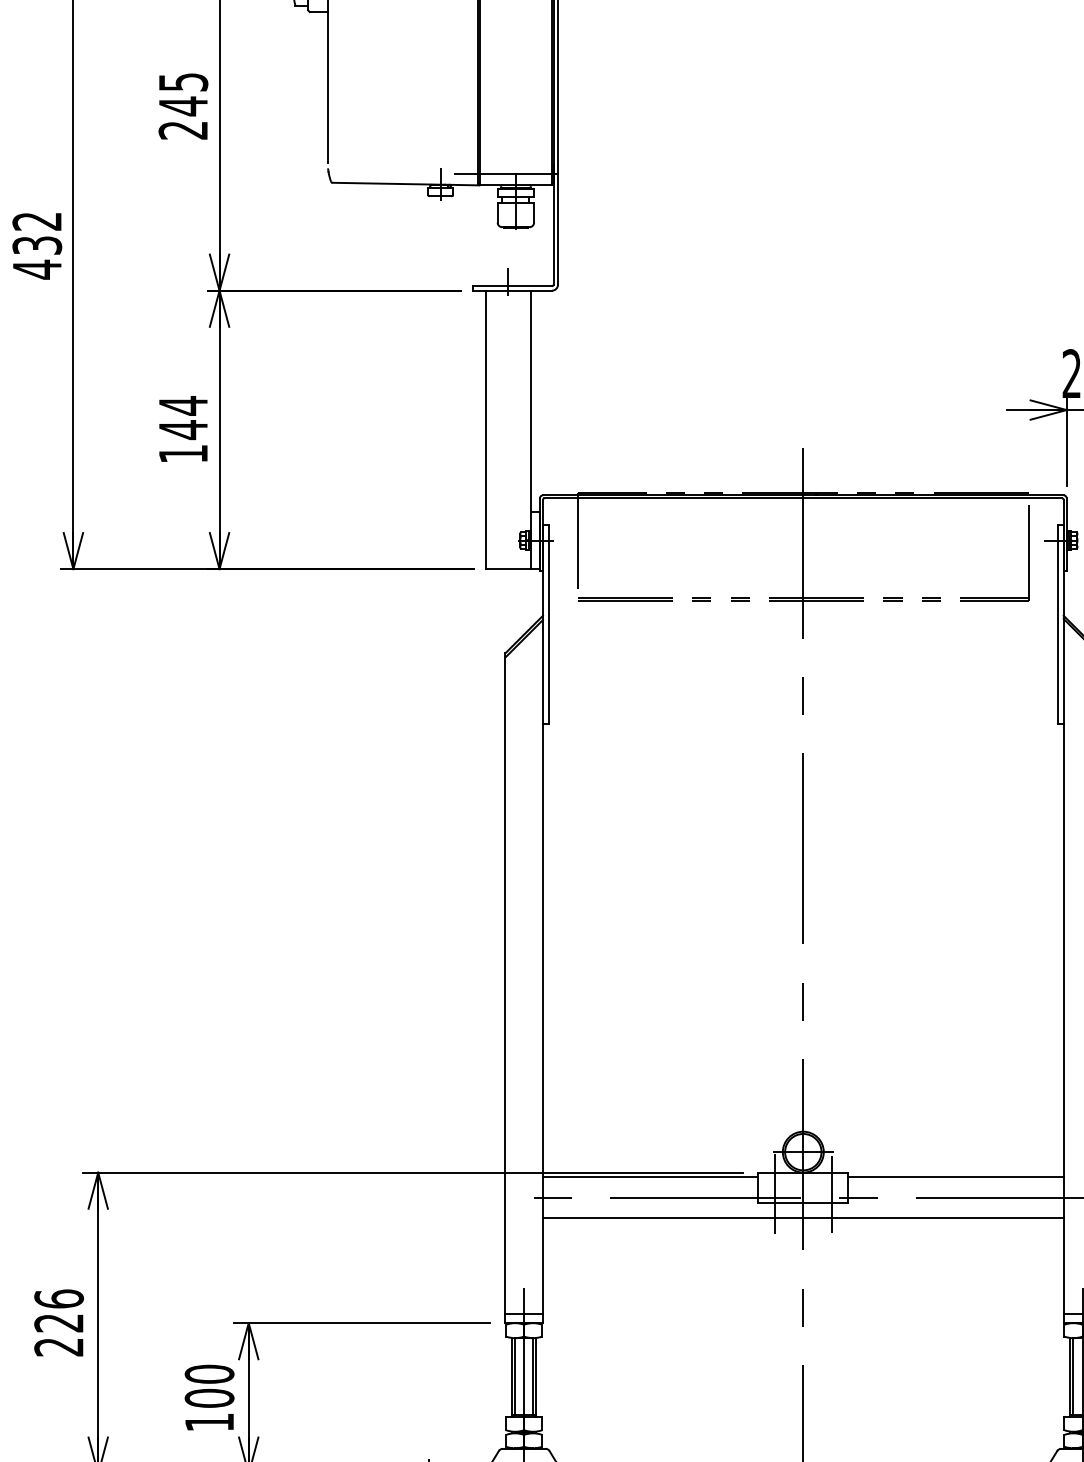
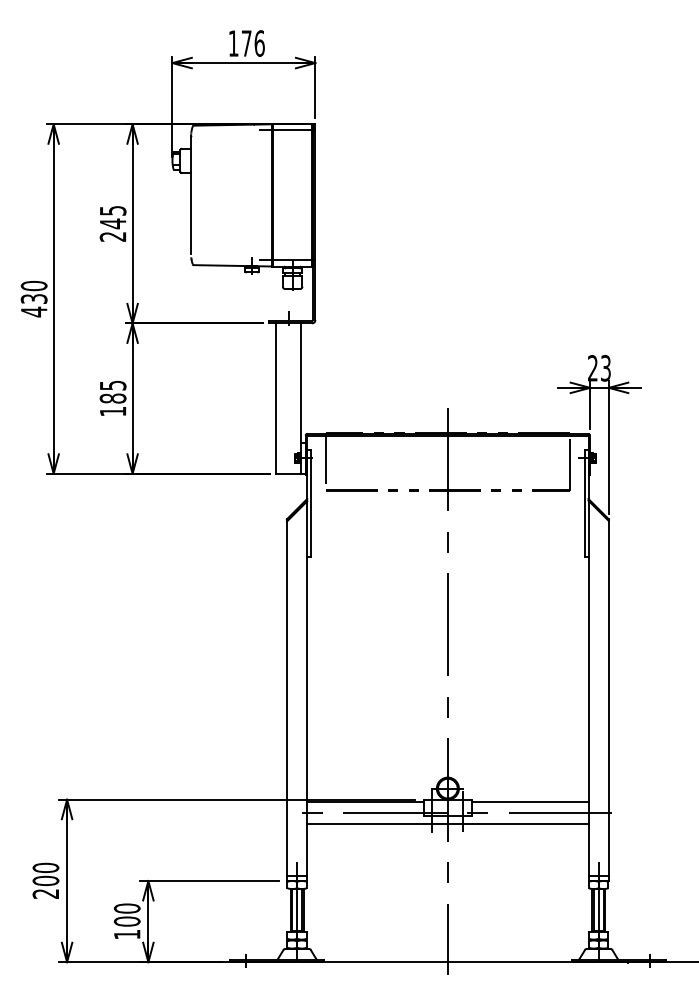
text: (36, 220) -> (33, 285), 432 -> 430
text: (182, 418) -> (112, 392), 144 -> 185
text: (58, 1311) -> (45, 874), 226 -> 200

